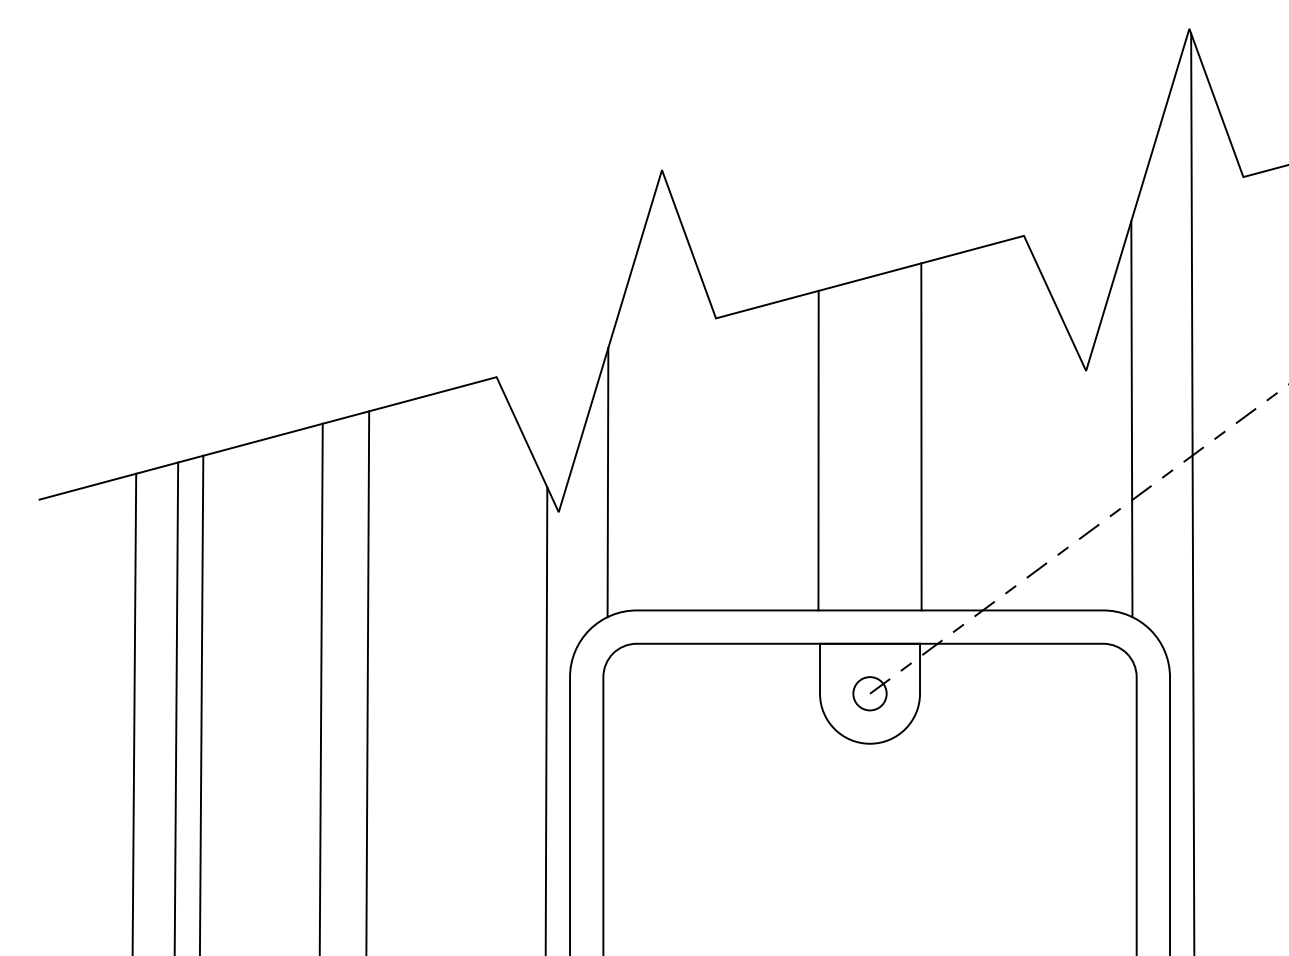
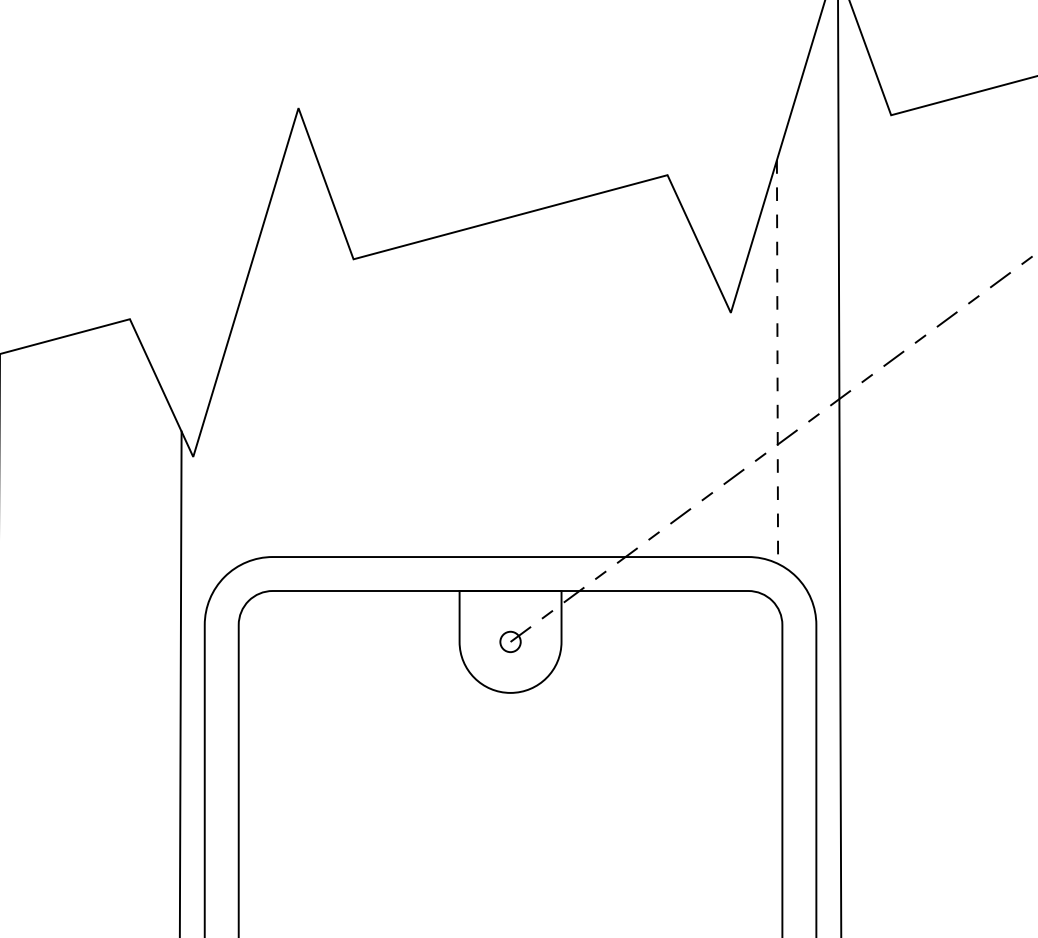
line: (1131, 419) -> (777, 362), solid -> dashed
line: (921, 436) -> (563, 379), removed
line: (818, 450) -> (458, 393), removed
line: (607, 482) -> (242, 426), removed
circle: (869, 693) -> (510, 641), size x0.6

